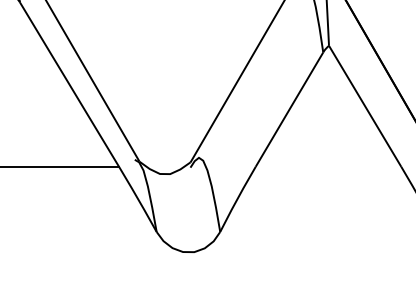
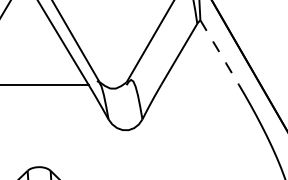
line: (364, 106) -> (219, 52), solid -> dashed

